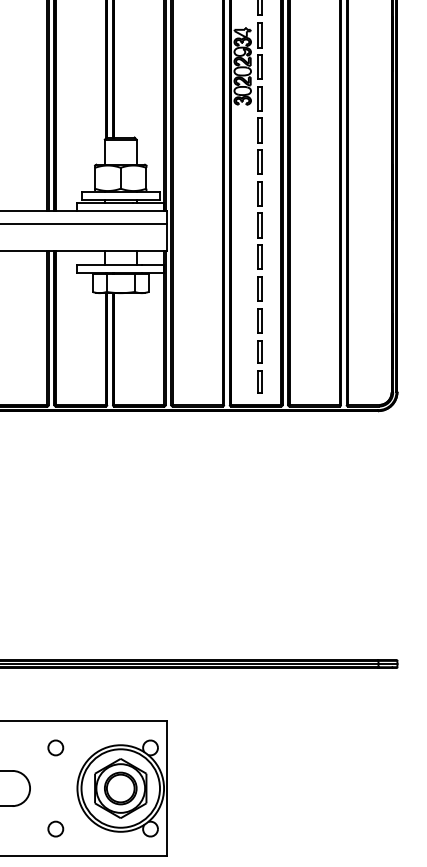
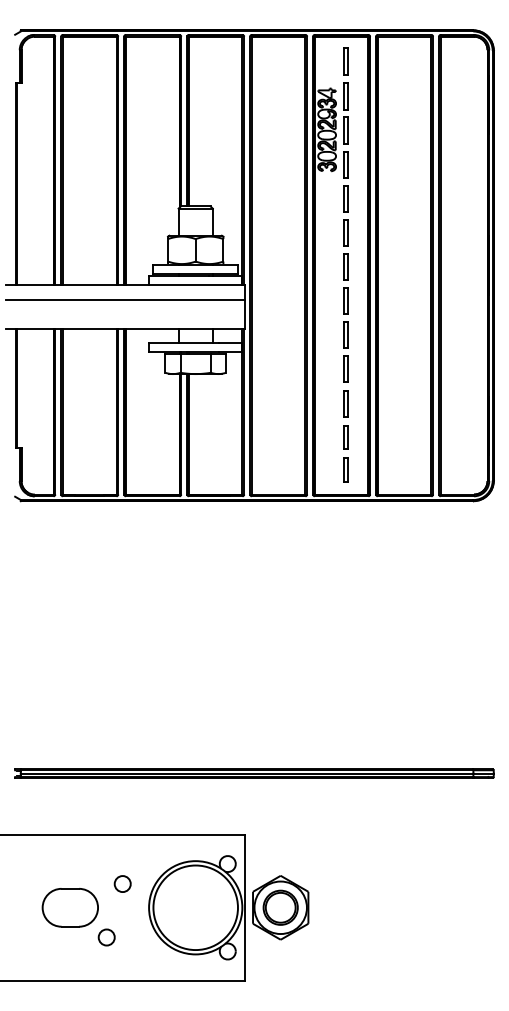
circle: (55, 747) -> (122, 883), moved
part: (120, 788) -> (280, 907), moved
circle: (55, 829) -> (106, 937), moved

